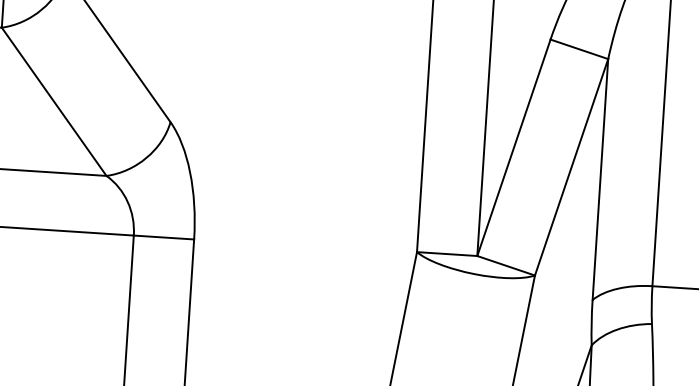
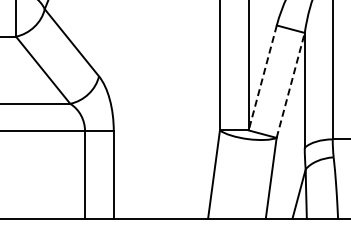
line: (513, 148) -> (262, 78), solid -> dashed
line: (571, 165) -> (290, 84), solid -> dashed

